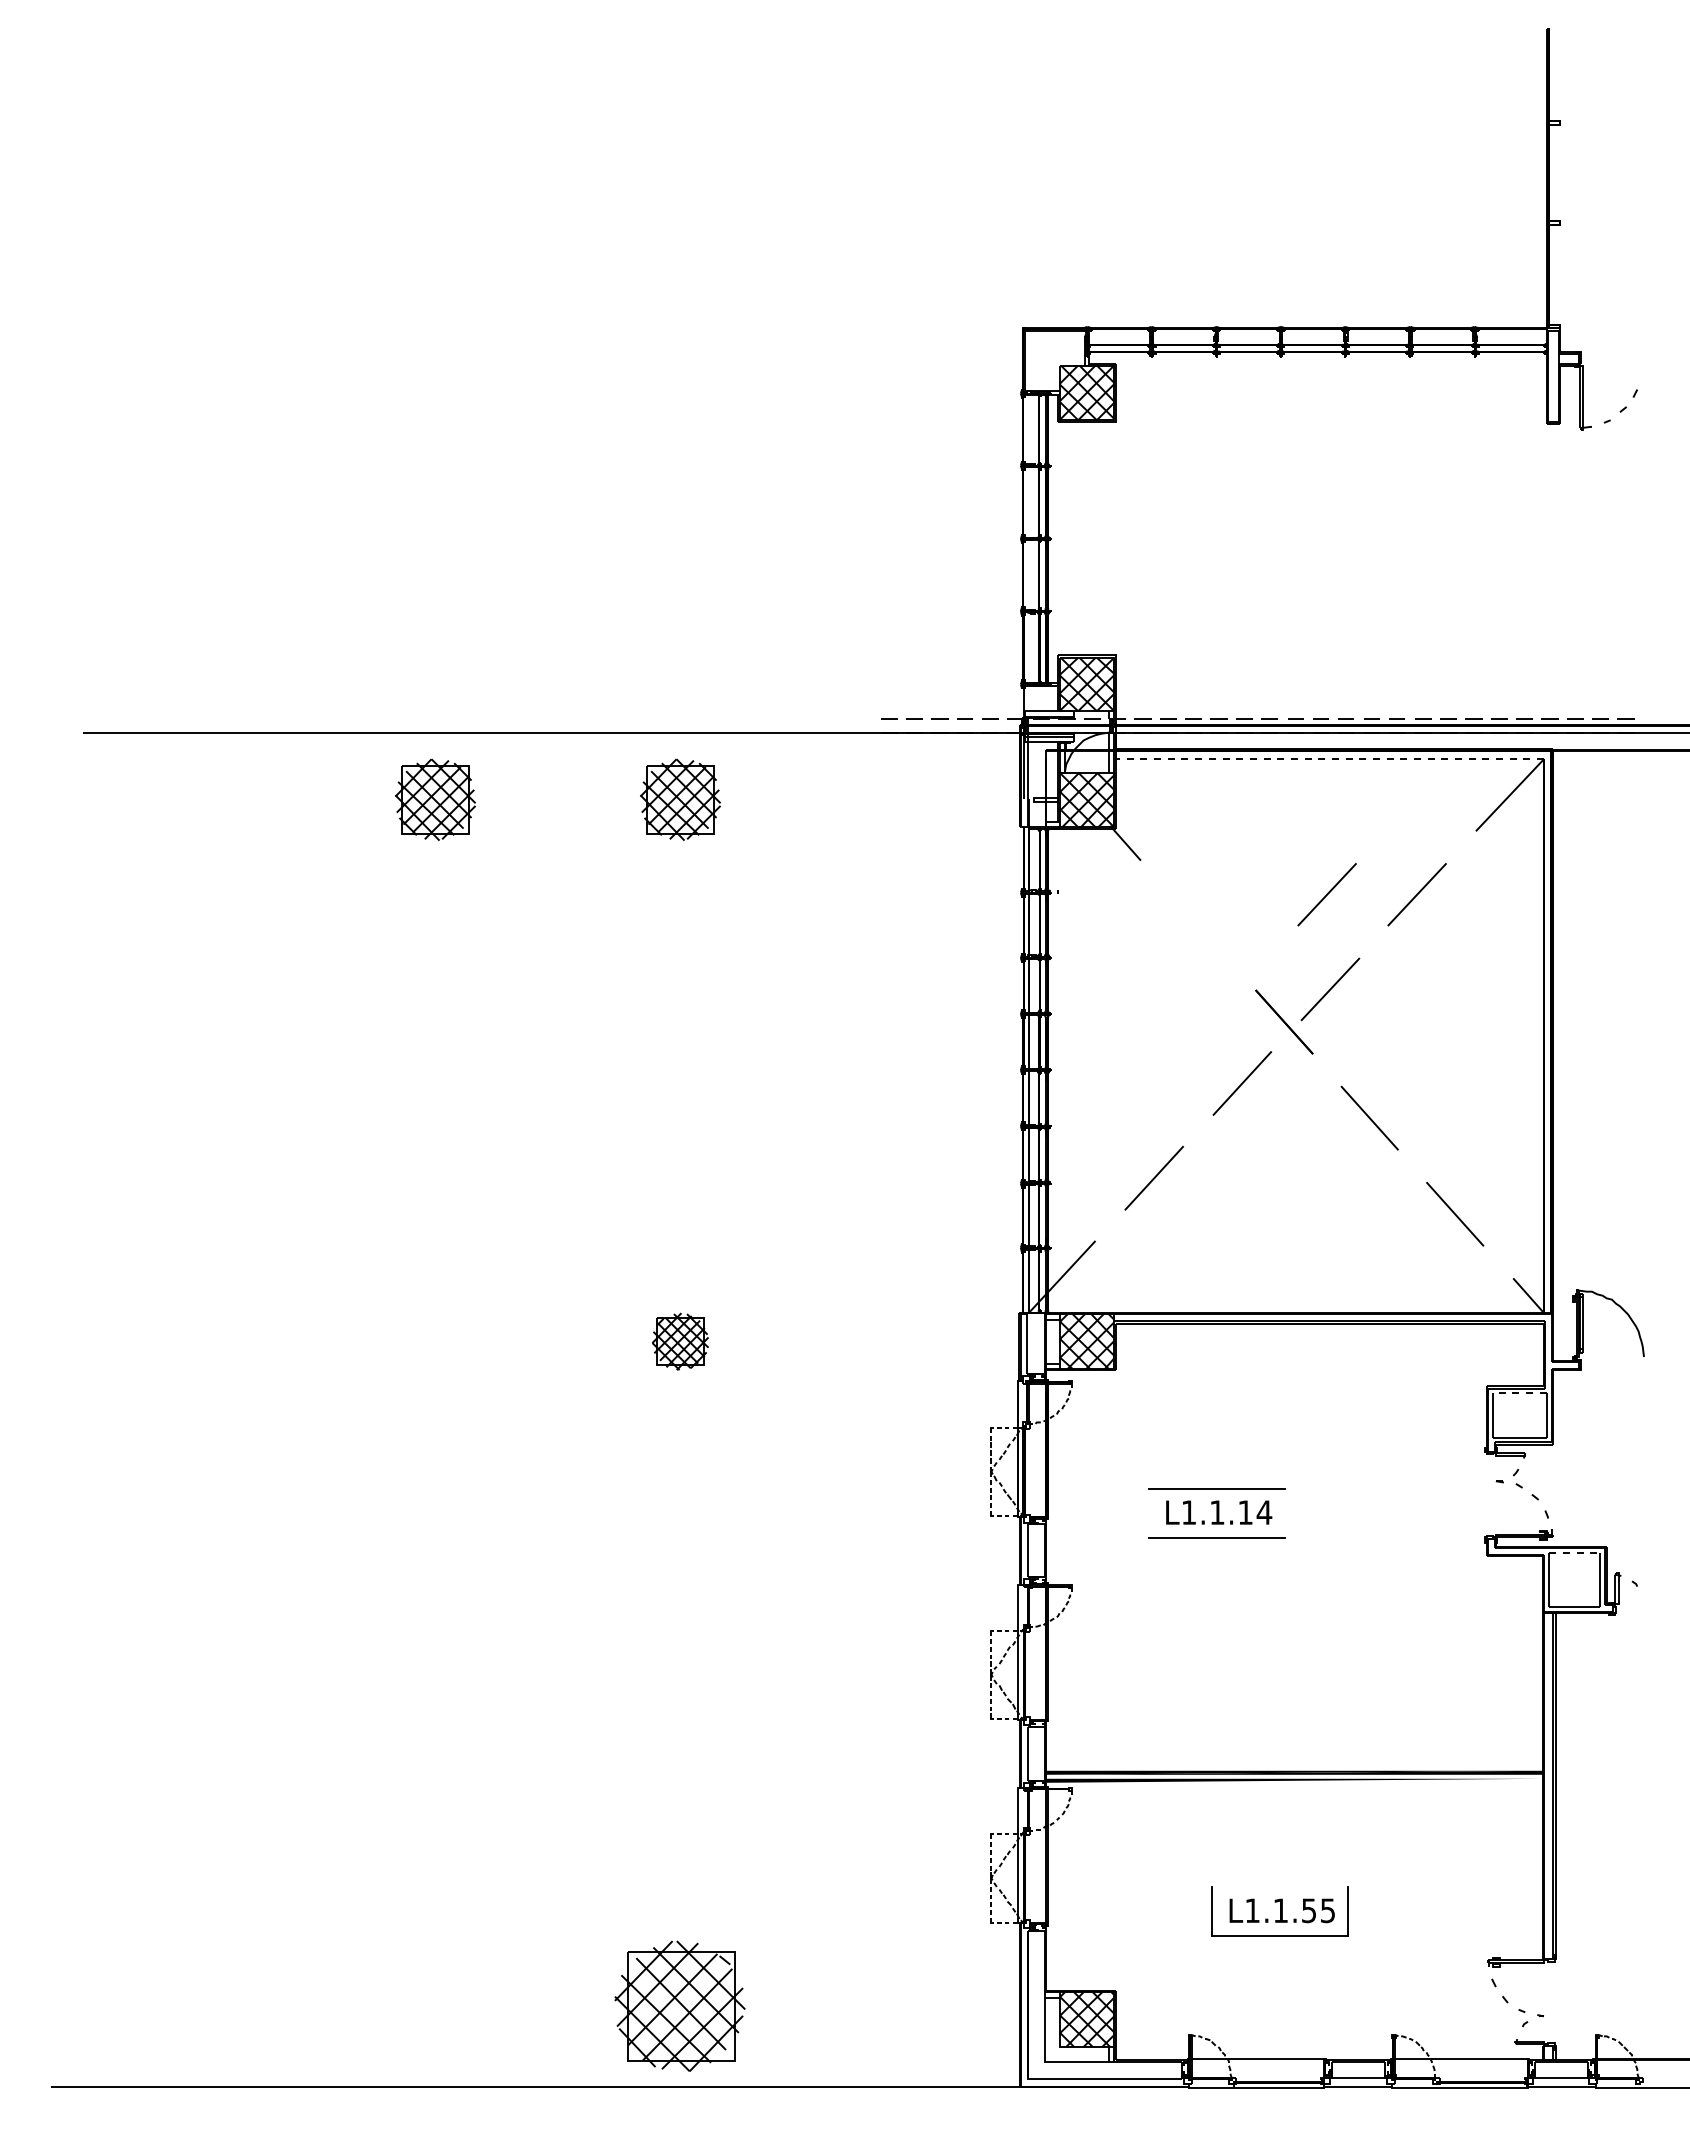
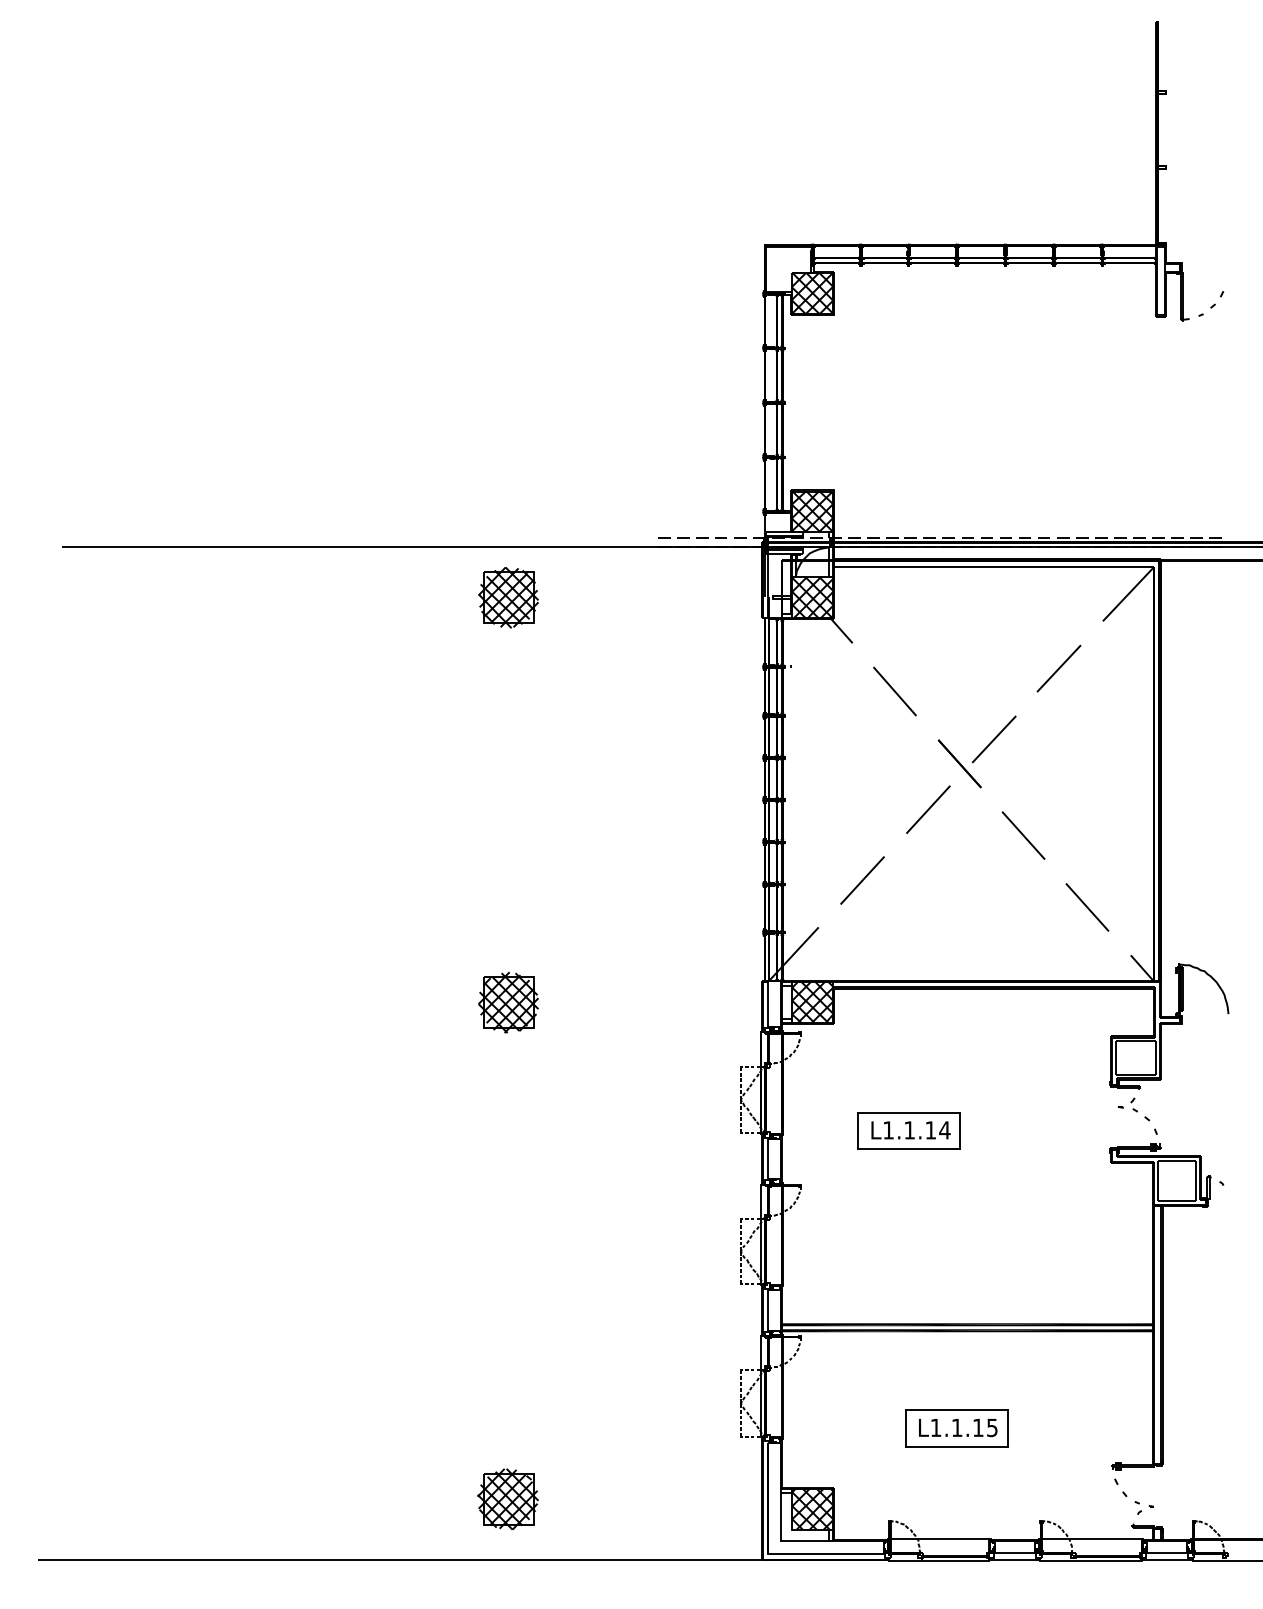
line: (1329, 759) -> (993, 567), dashed -> solid
part: (435, 799) -> (325, 597), removed
line: (1326, 894) -> (991, 668), removed
line: (1197, 925) -> (894, 691), added
part: (680, 1341) -> (508, 1002), size x1.43
line: (1519, 1393) -> (1135, 1041), dashed -> solid
line: (1148, 1512) -> (858, 1130), added
line: (1284, 1512) -> (959, 1130), added
line: (1575, 1553) -> (1177, 1160), dashed -> solid
fill: (1293, 1780) -> (966, 1330), added
line: (1280, 1886) -> (956, 1409), added
text: (1308, 1910) -> (977, 1427), L1.1.55 -> L1.1.15
part: (679, 2006) -> (507, 1499), size x0.62

